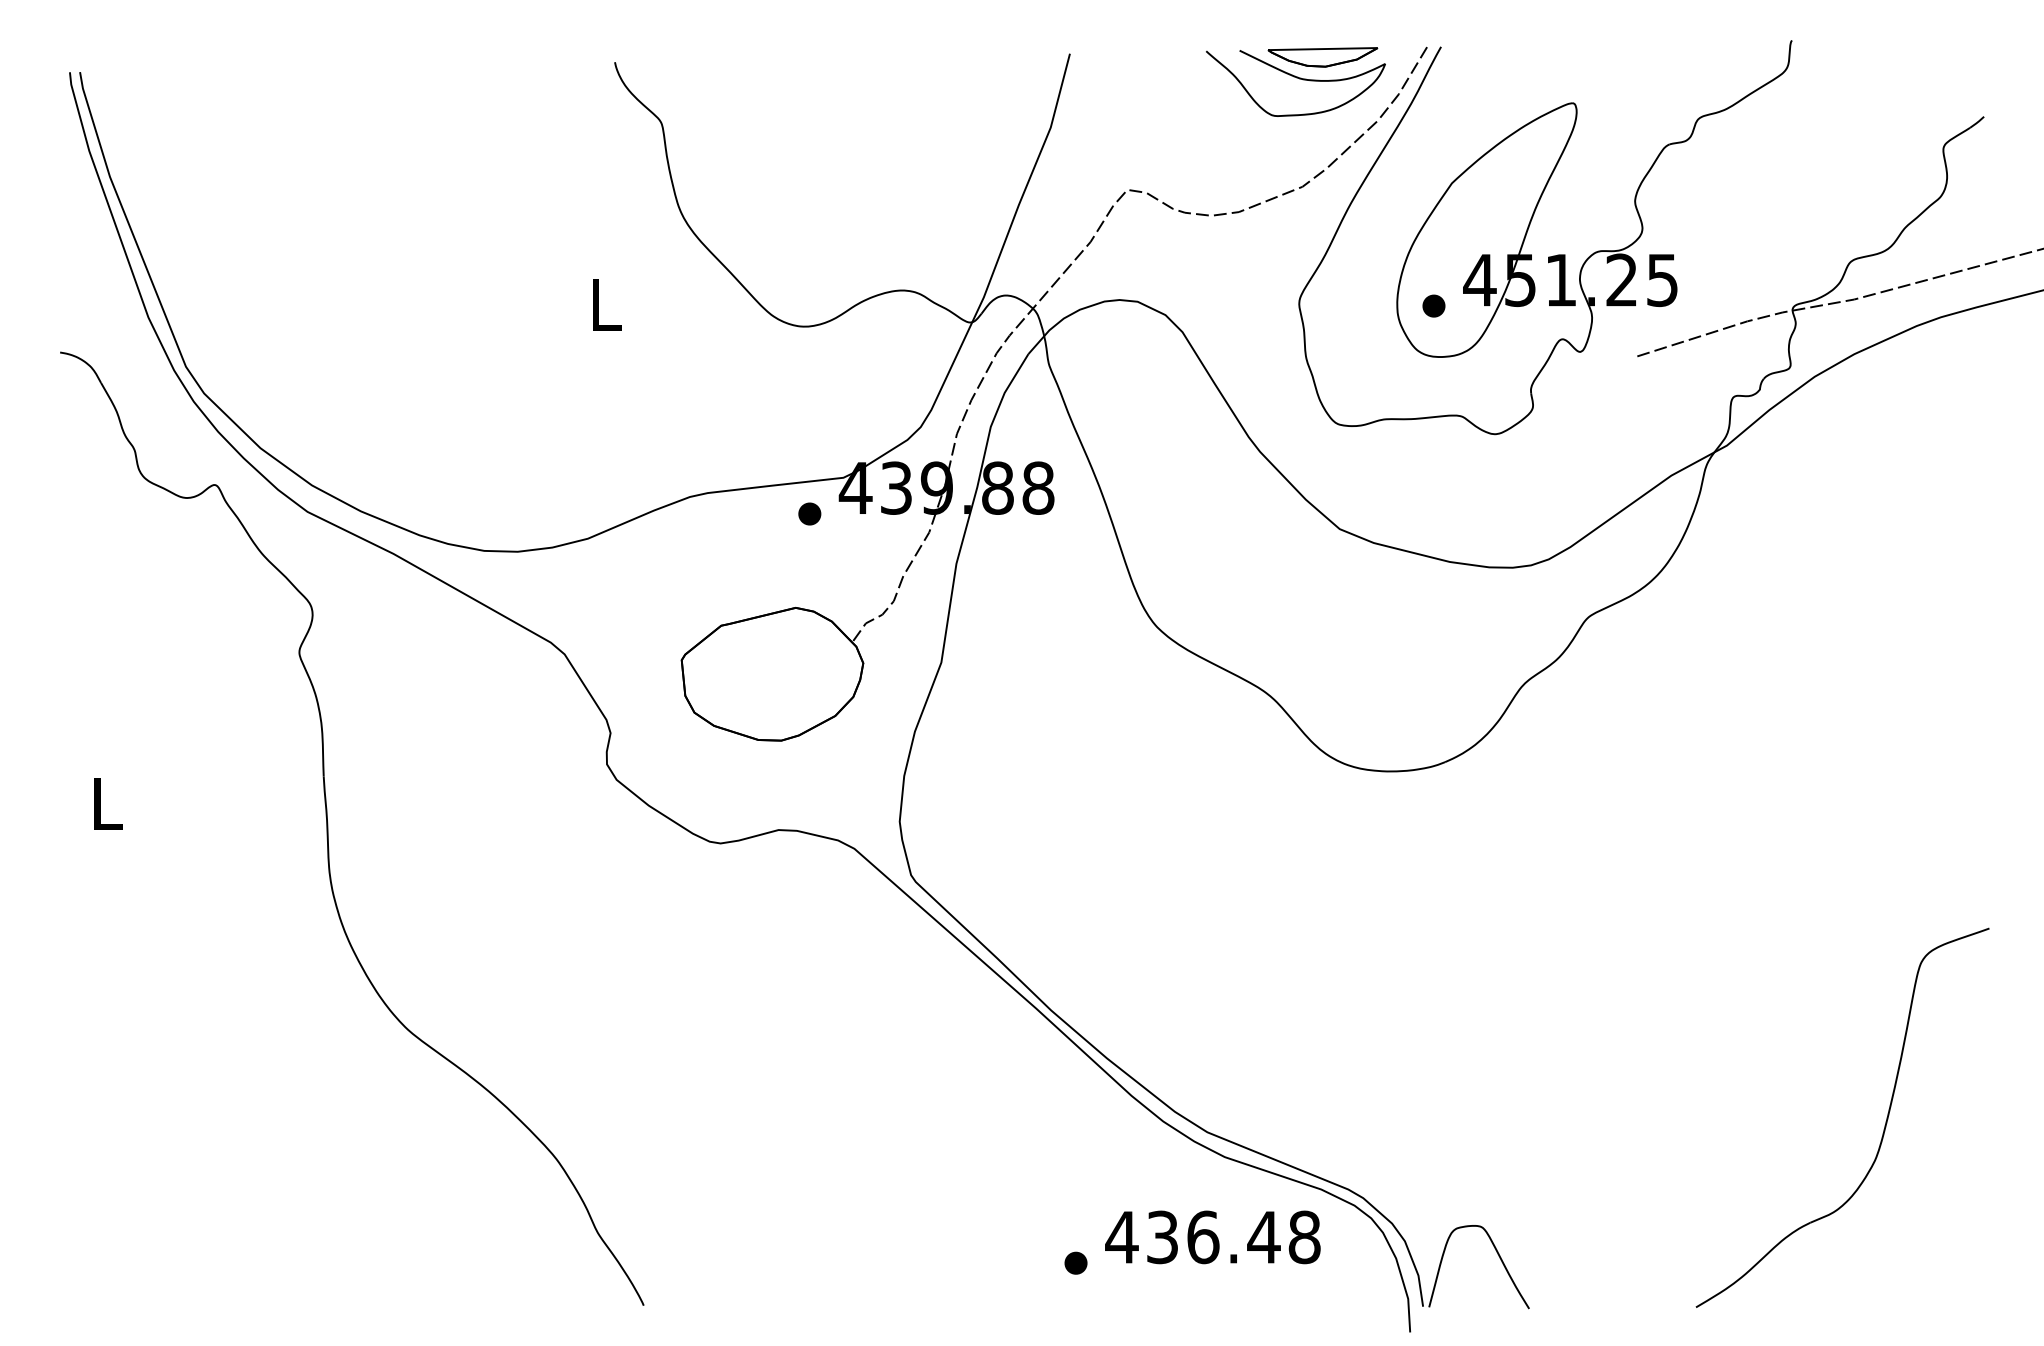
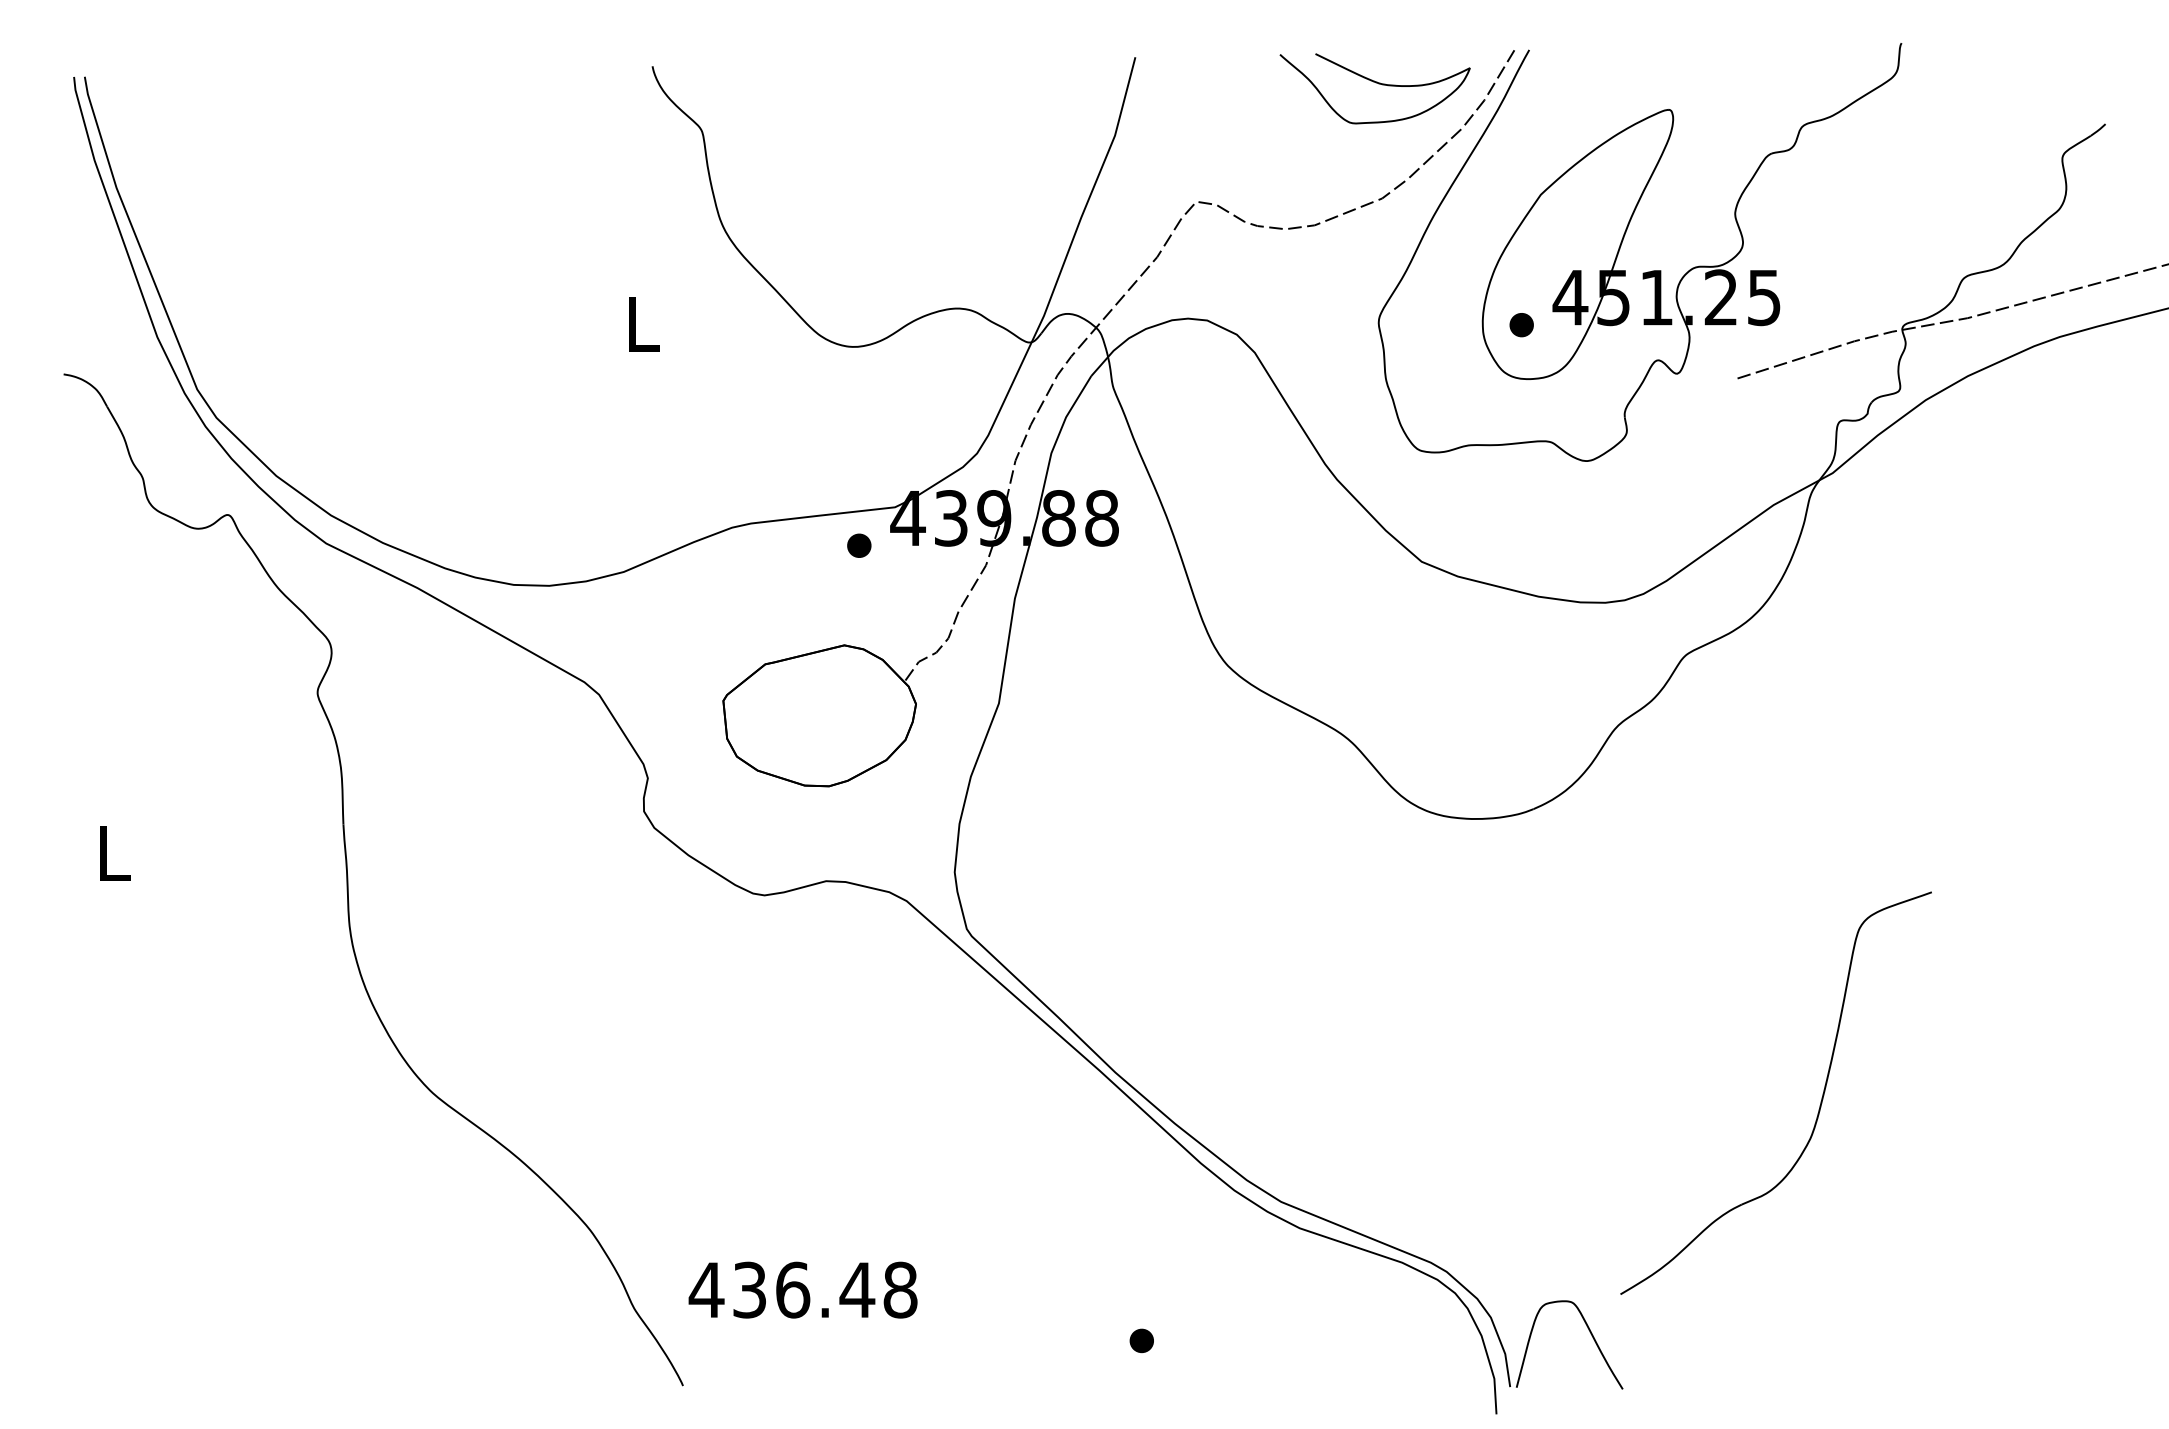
part: (1322, 57) -> (1403, 61), removed
part: (1883, 1129) -> (1819, 1105), moved
text: (1212, 1237) -> (802, 1290), moved

